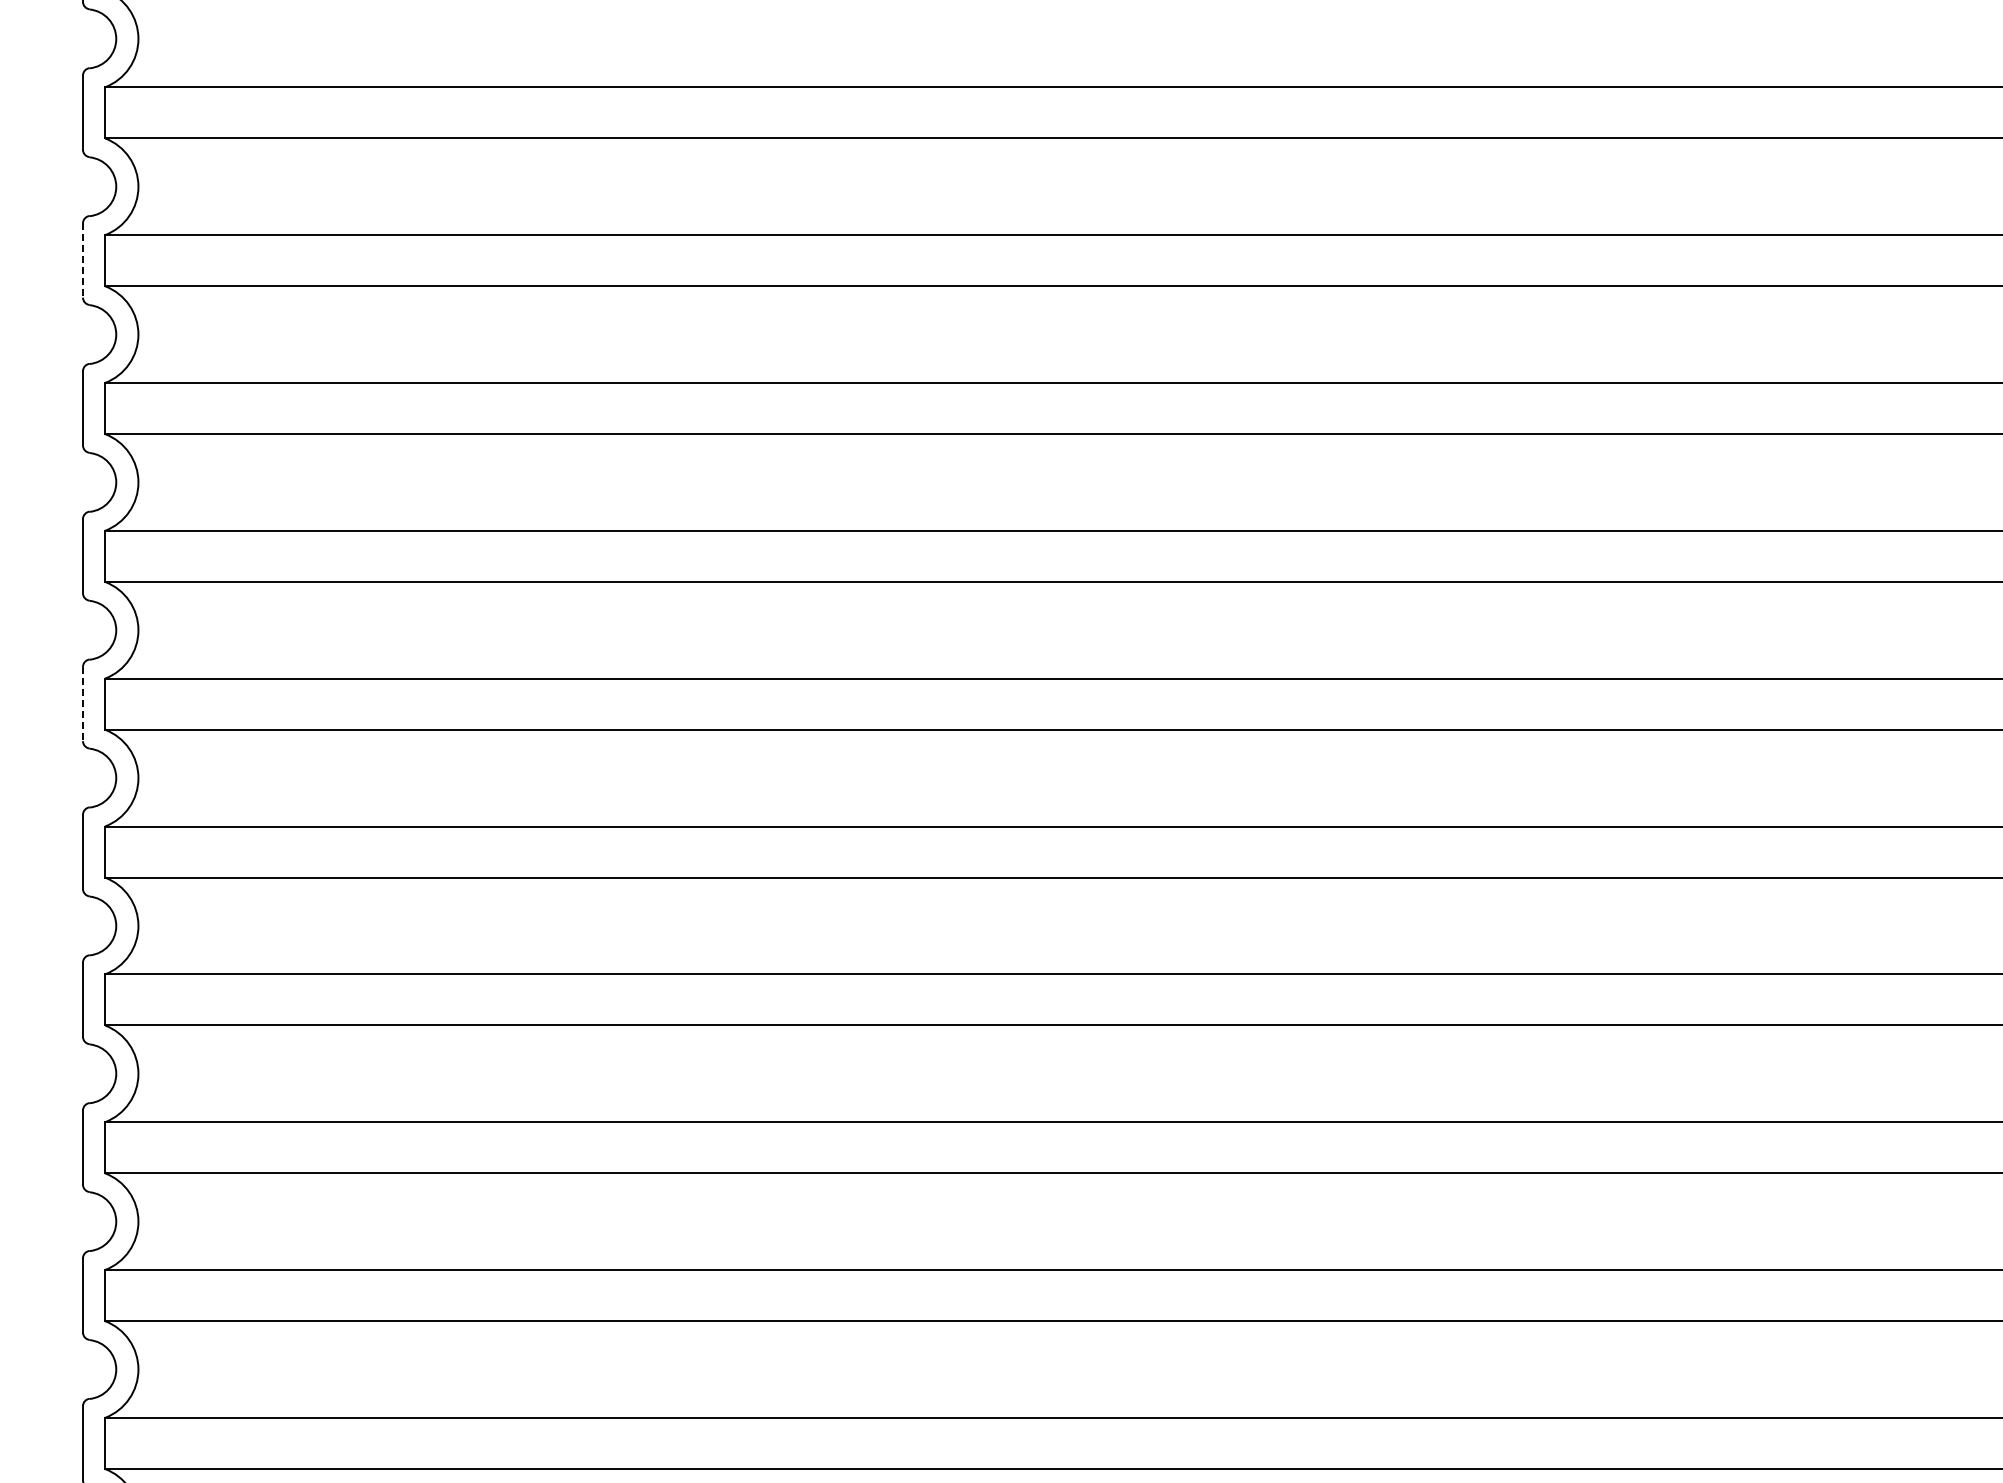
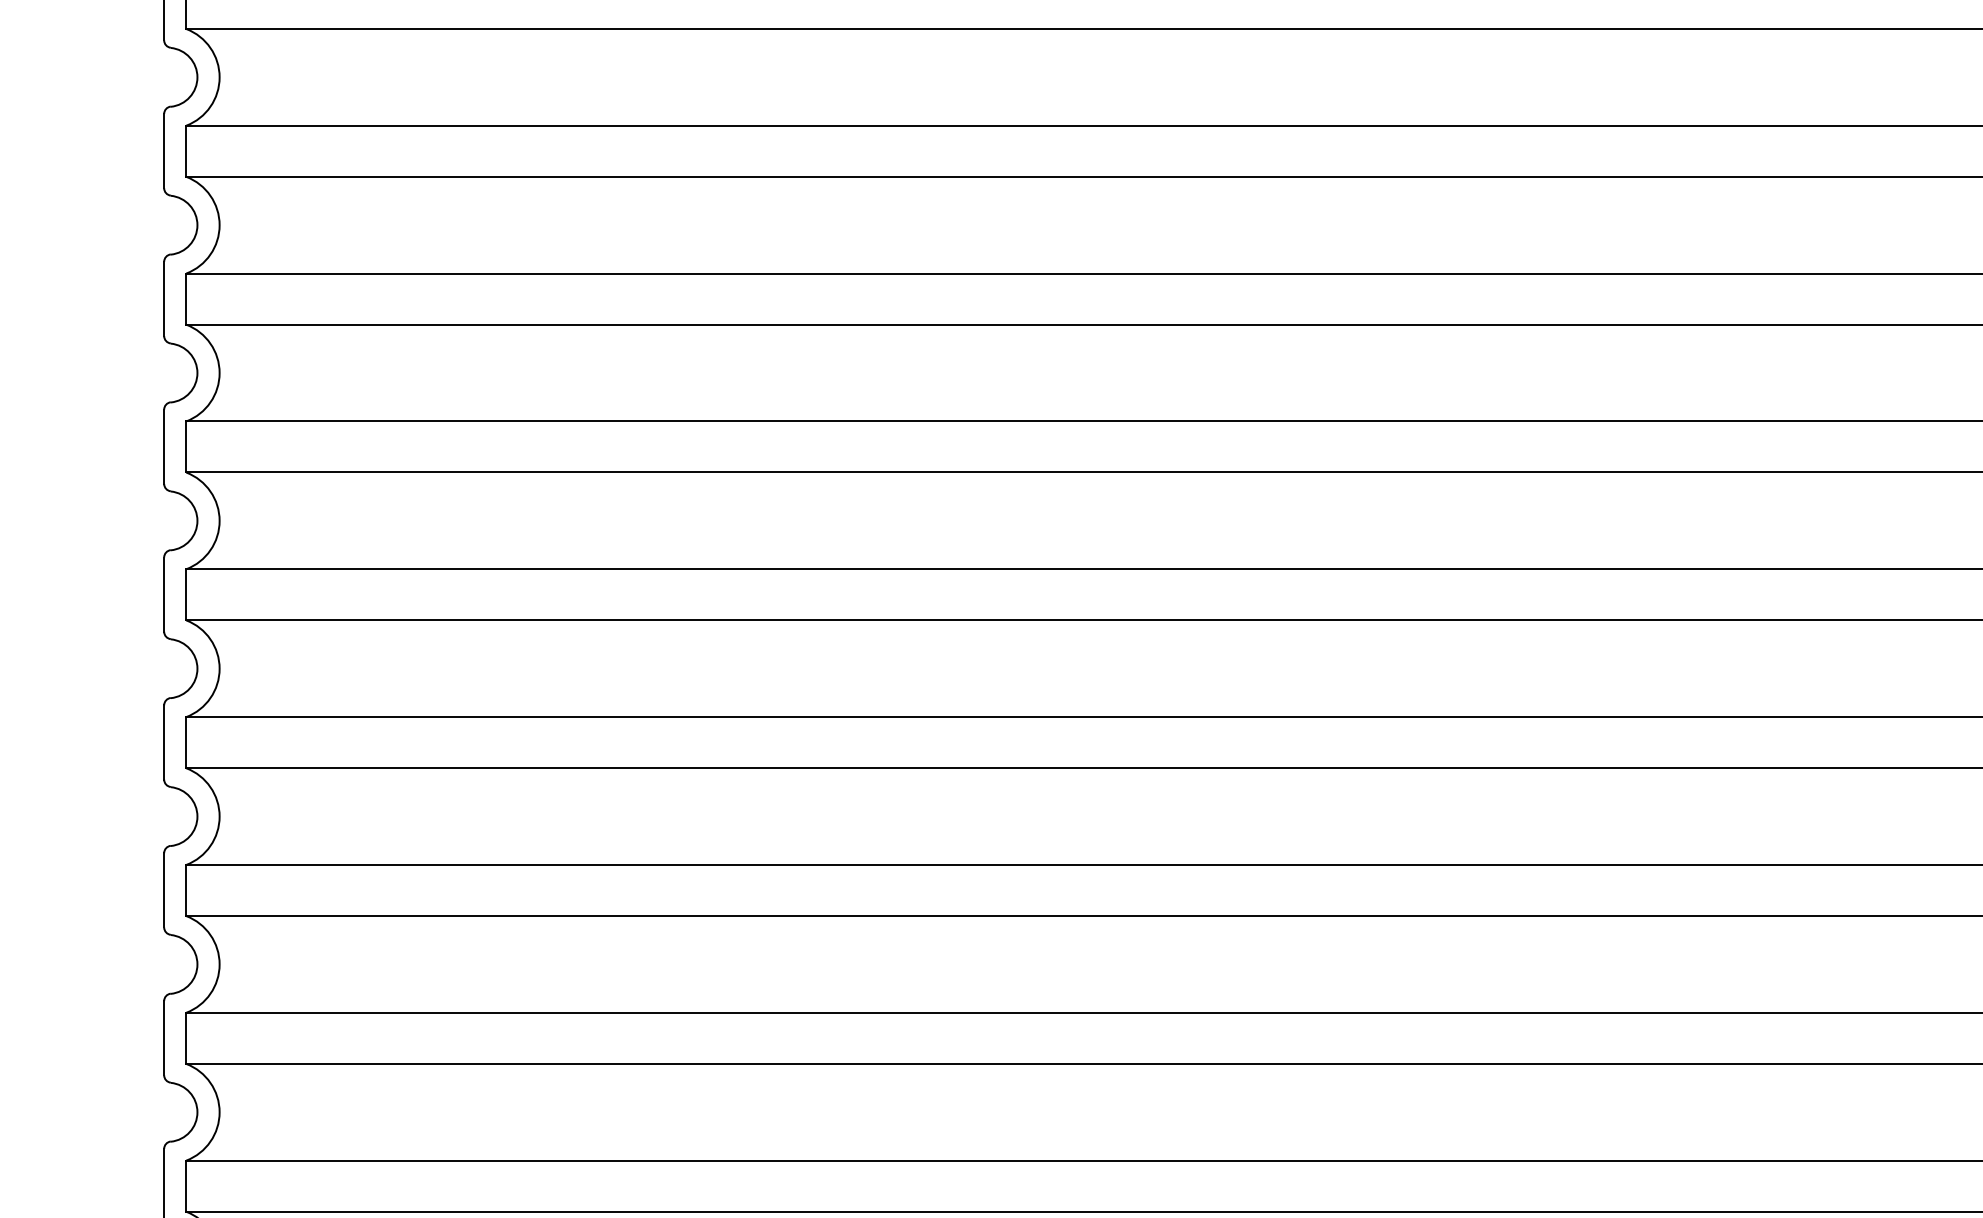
line: (83, 261) -> (164, 152), dashed -> solid
line: (83, 704) -> (164, 595), dashed -> solid

